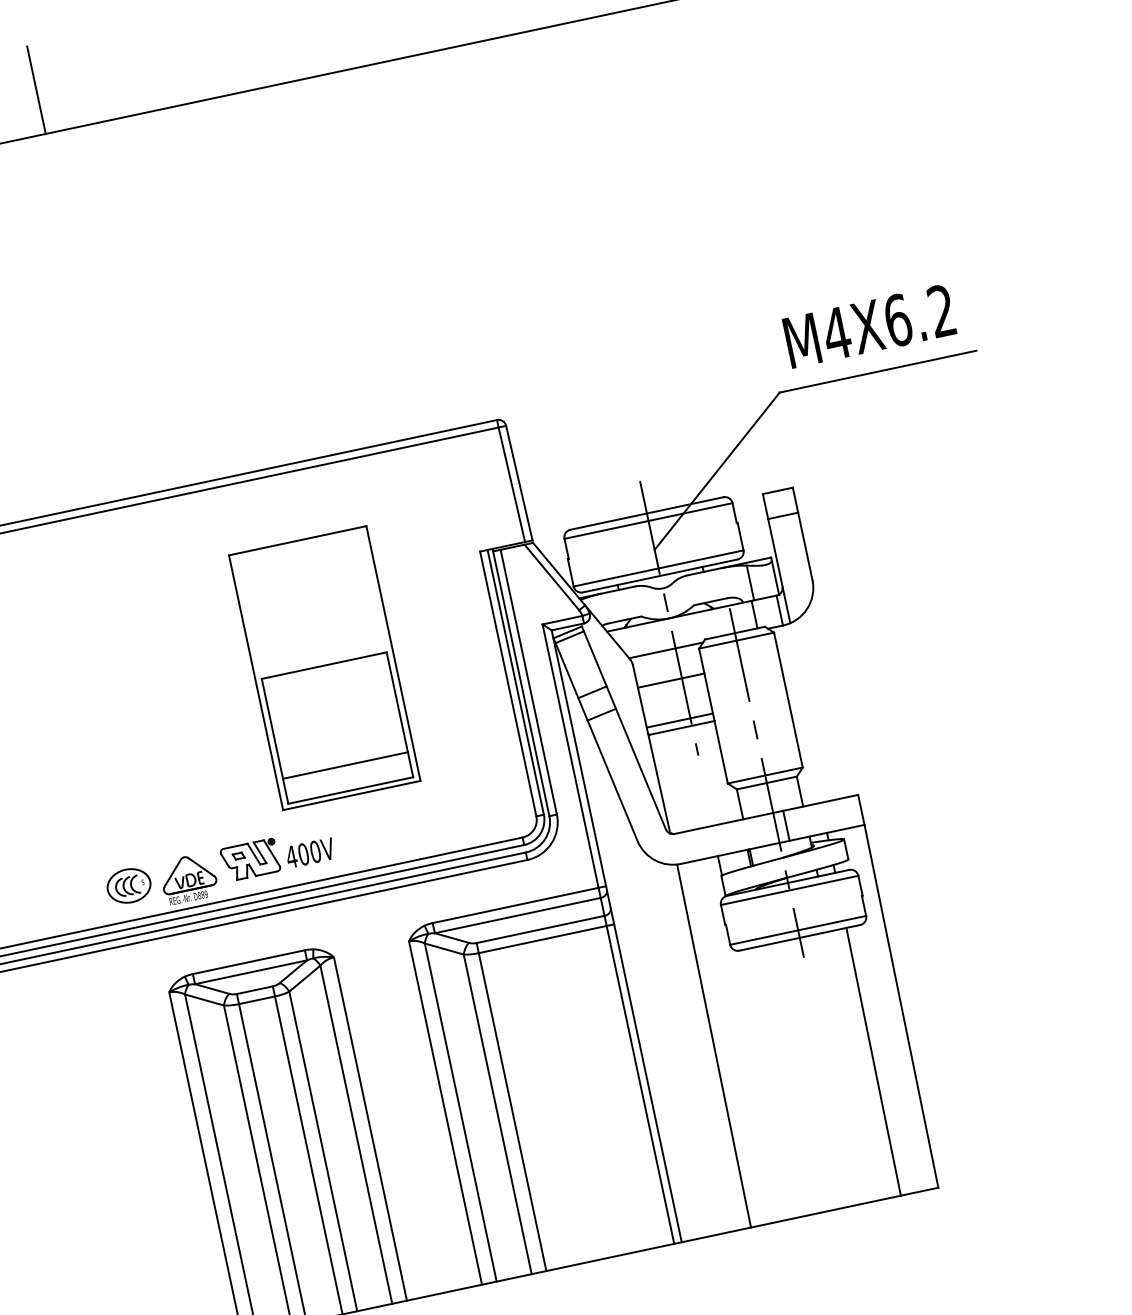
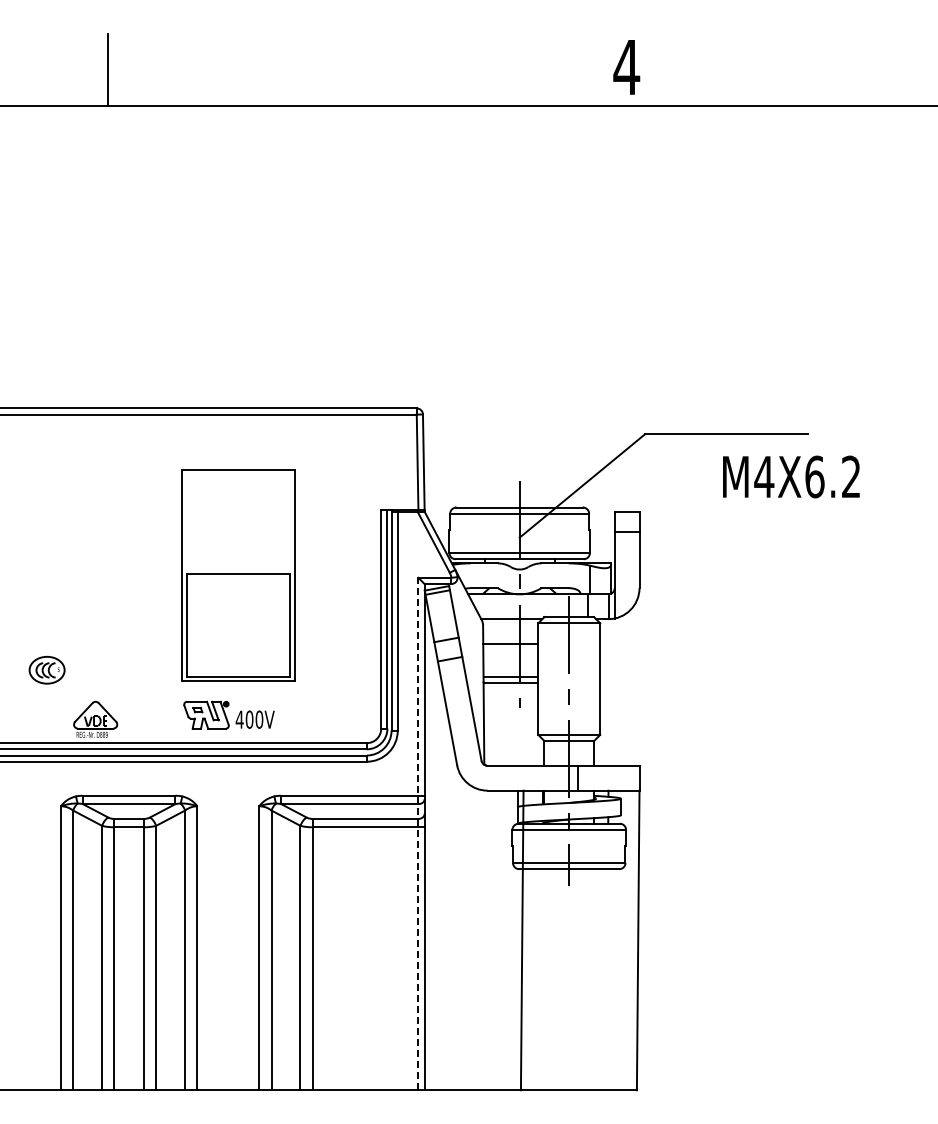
text: (869, 325) -> (791, 476), moved
line: (345, 765) -> (238, 656), removed
part: (276, 853) -> (228, 714), moved
part: (128, 885) -> (46, 669), moved
line: (608, 933) -> (418, 833), solid -> dashed
line: (713, 1046) -> (521, 940), moved
line: (873, 1061) -> (606, 979), removed

